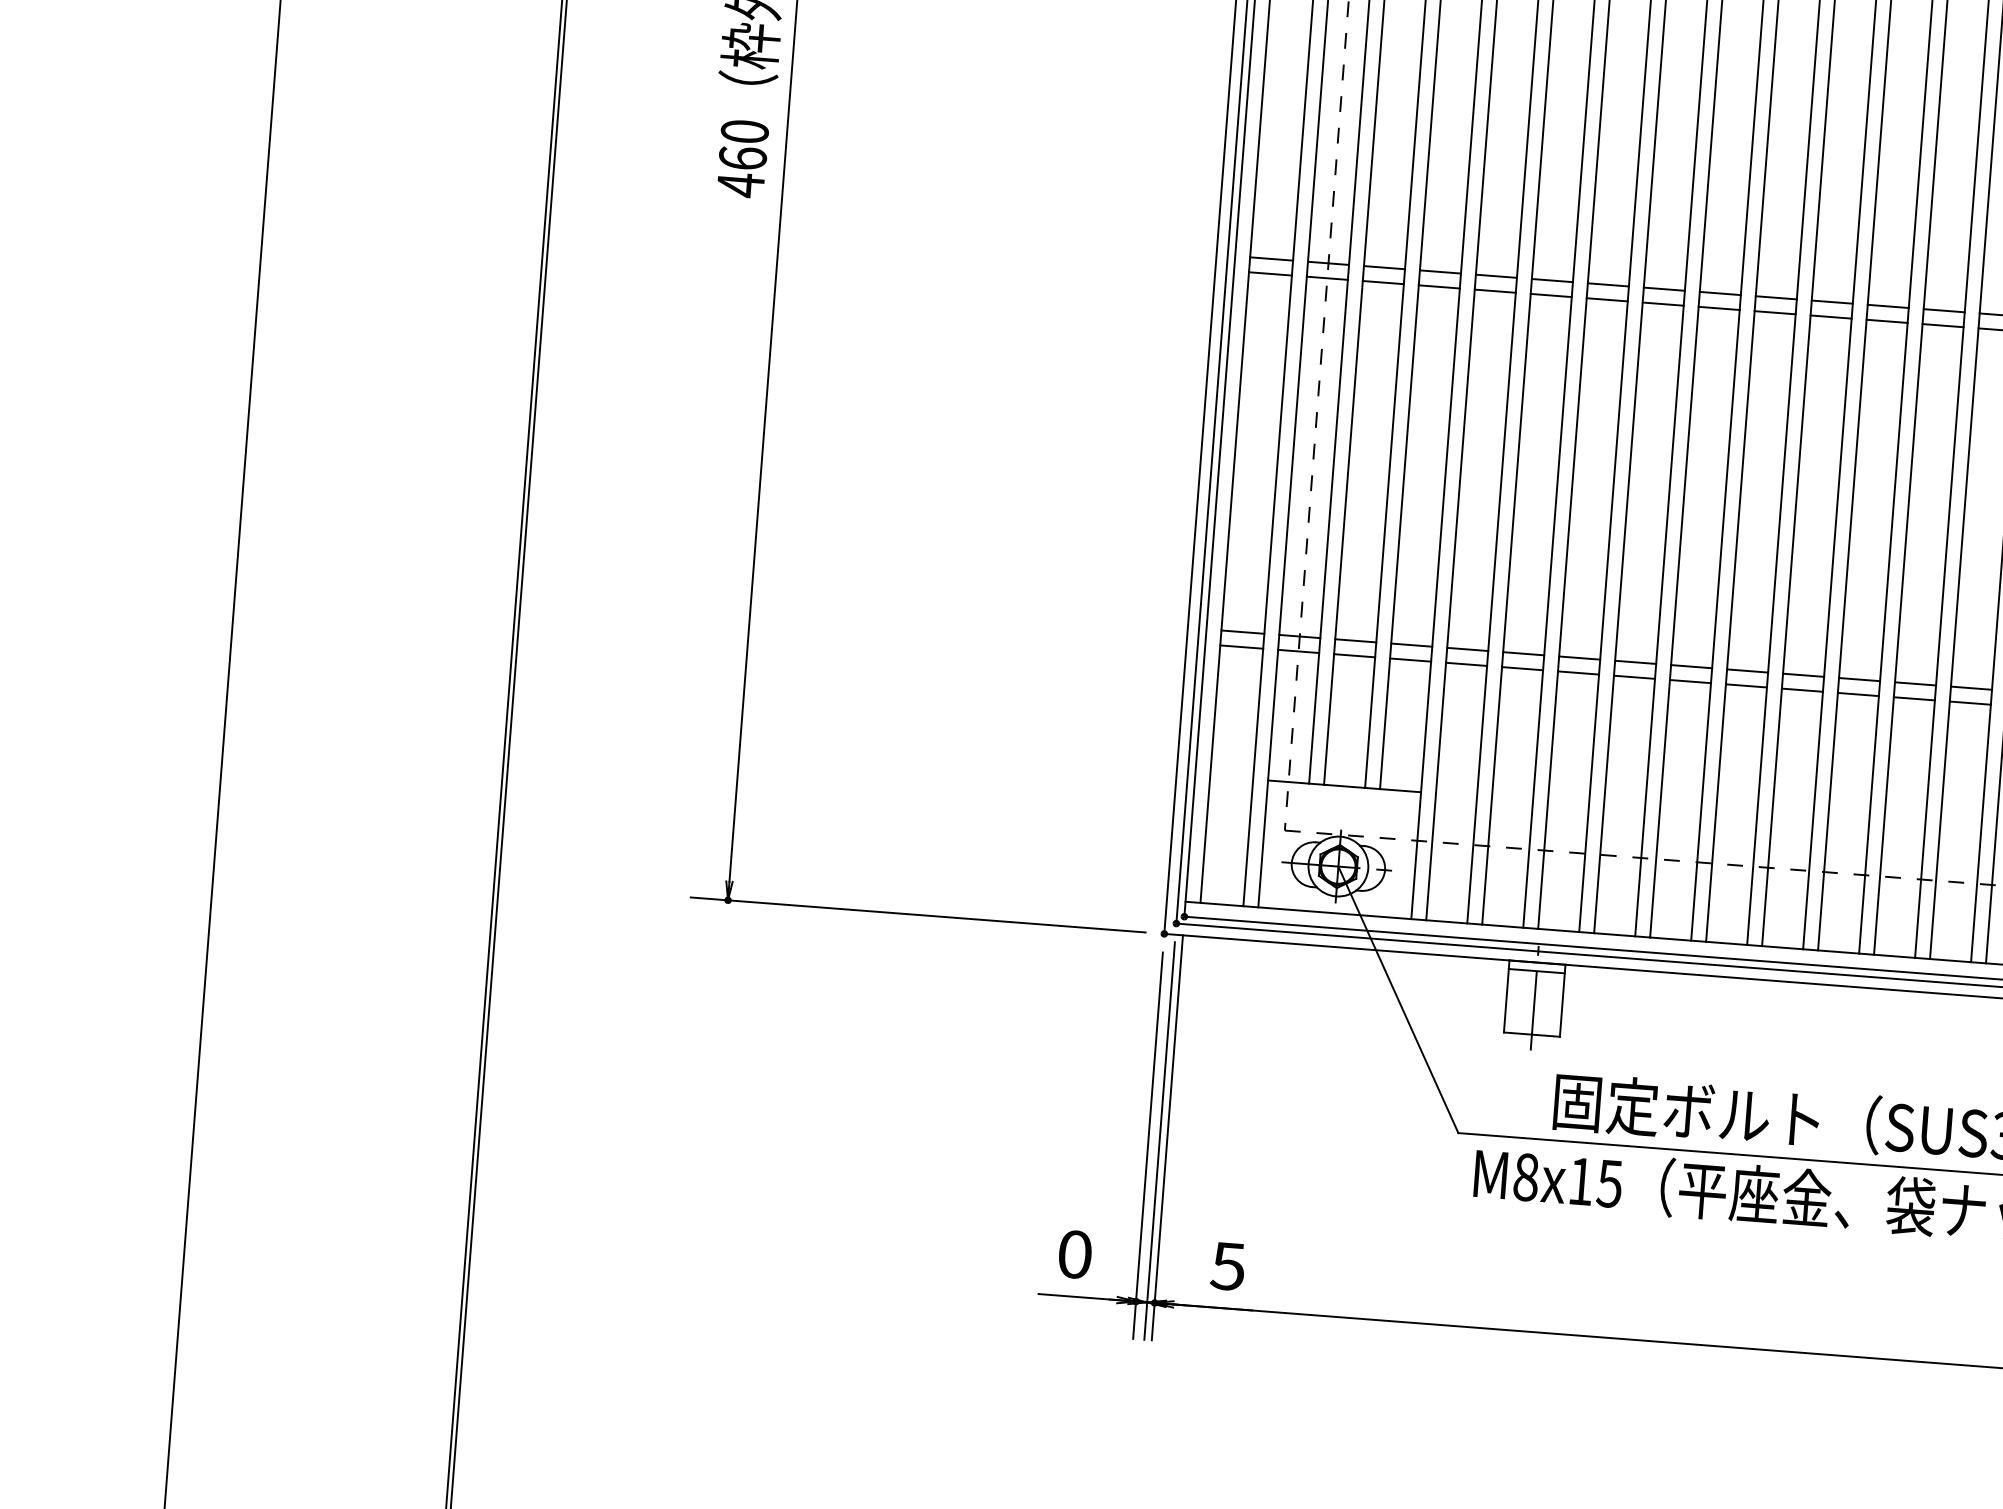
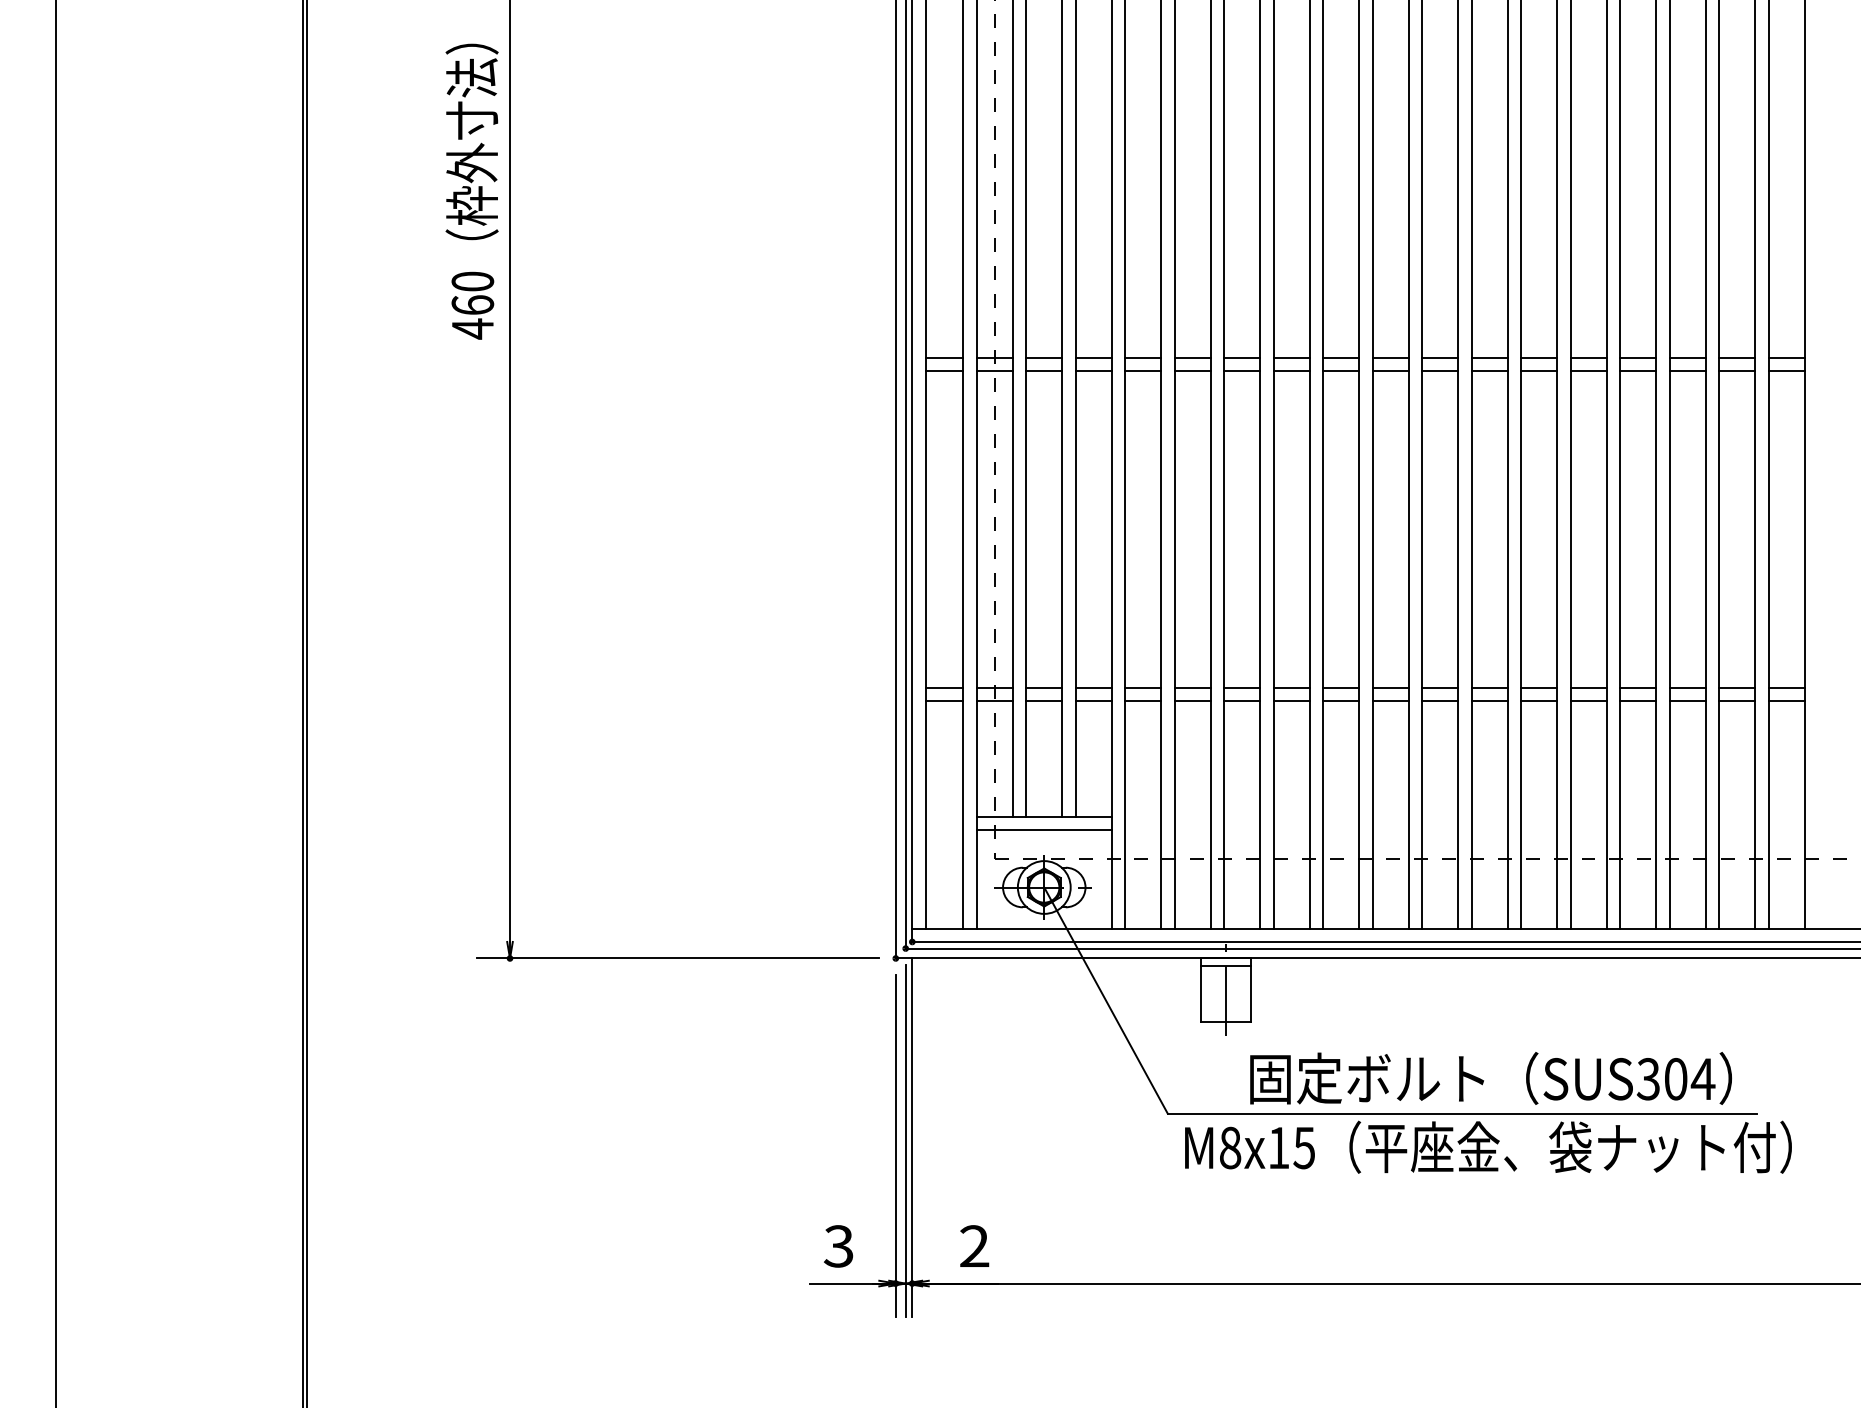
line: (1342, 800) -> (1043, 829), added
text: (1074, 1254) -> (838, 1246), 0 -> 3
text: (1228, 1266) -> (974, 1246), 5 -> 2

